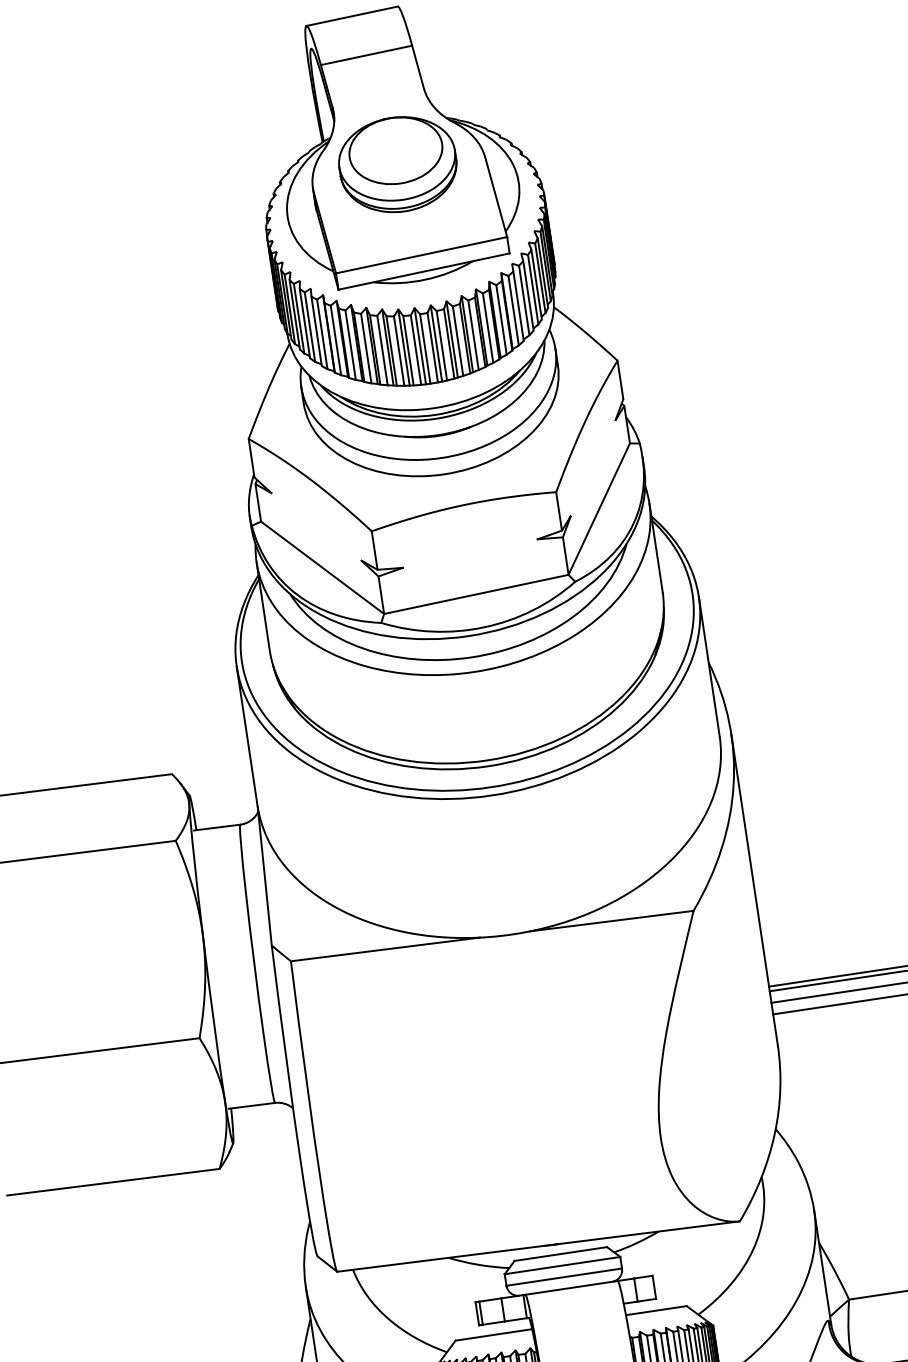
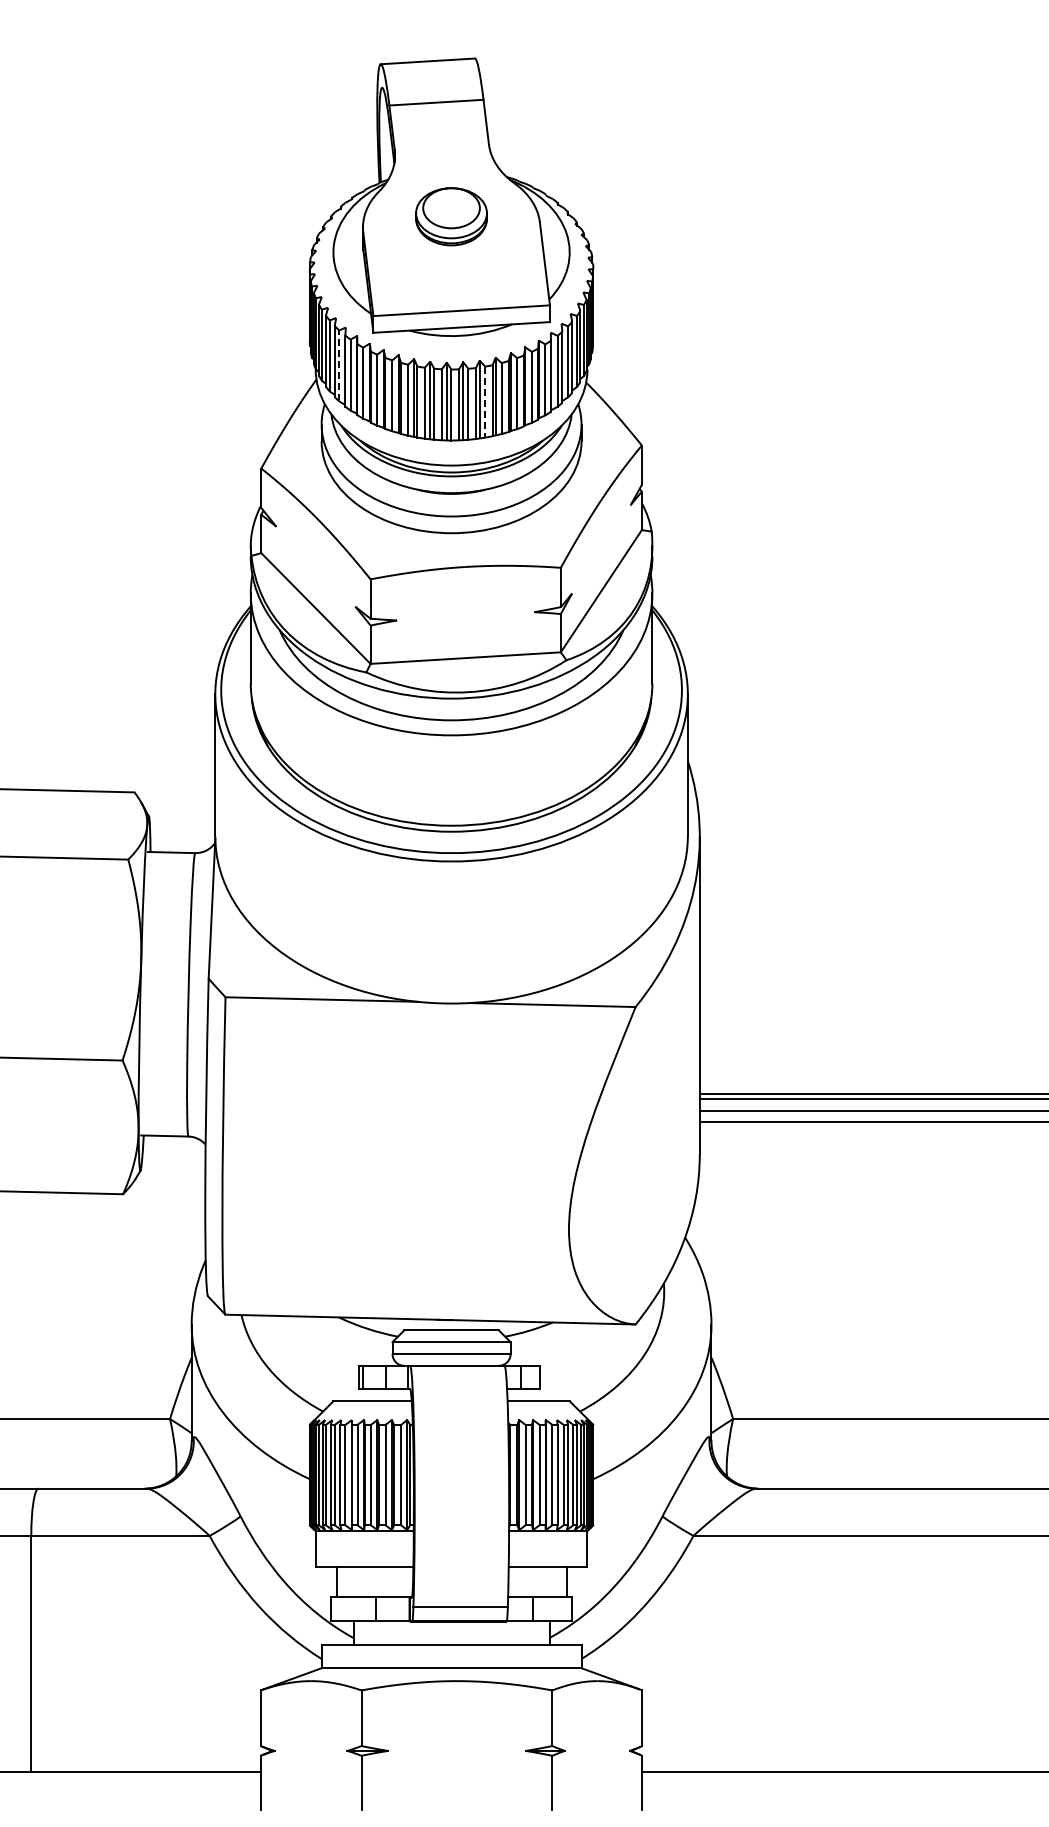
part: (397, 164) -> (451, 216), size x0.6
line: (310, 326) -> (339, 365), solid -> dashed
line: (458, 341) -> (485, 402), solid -> dashed

